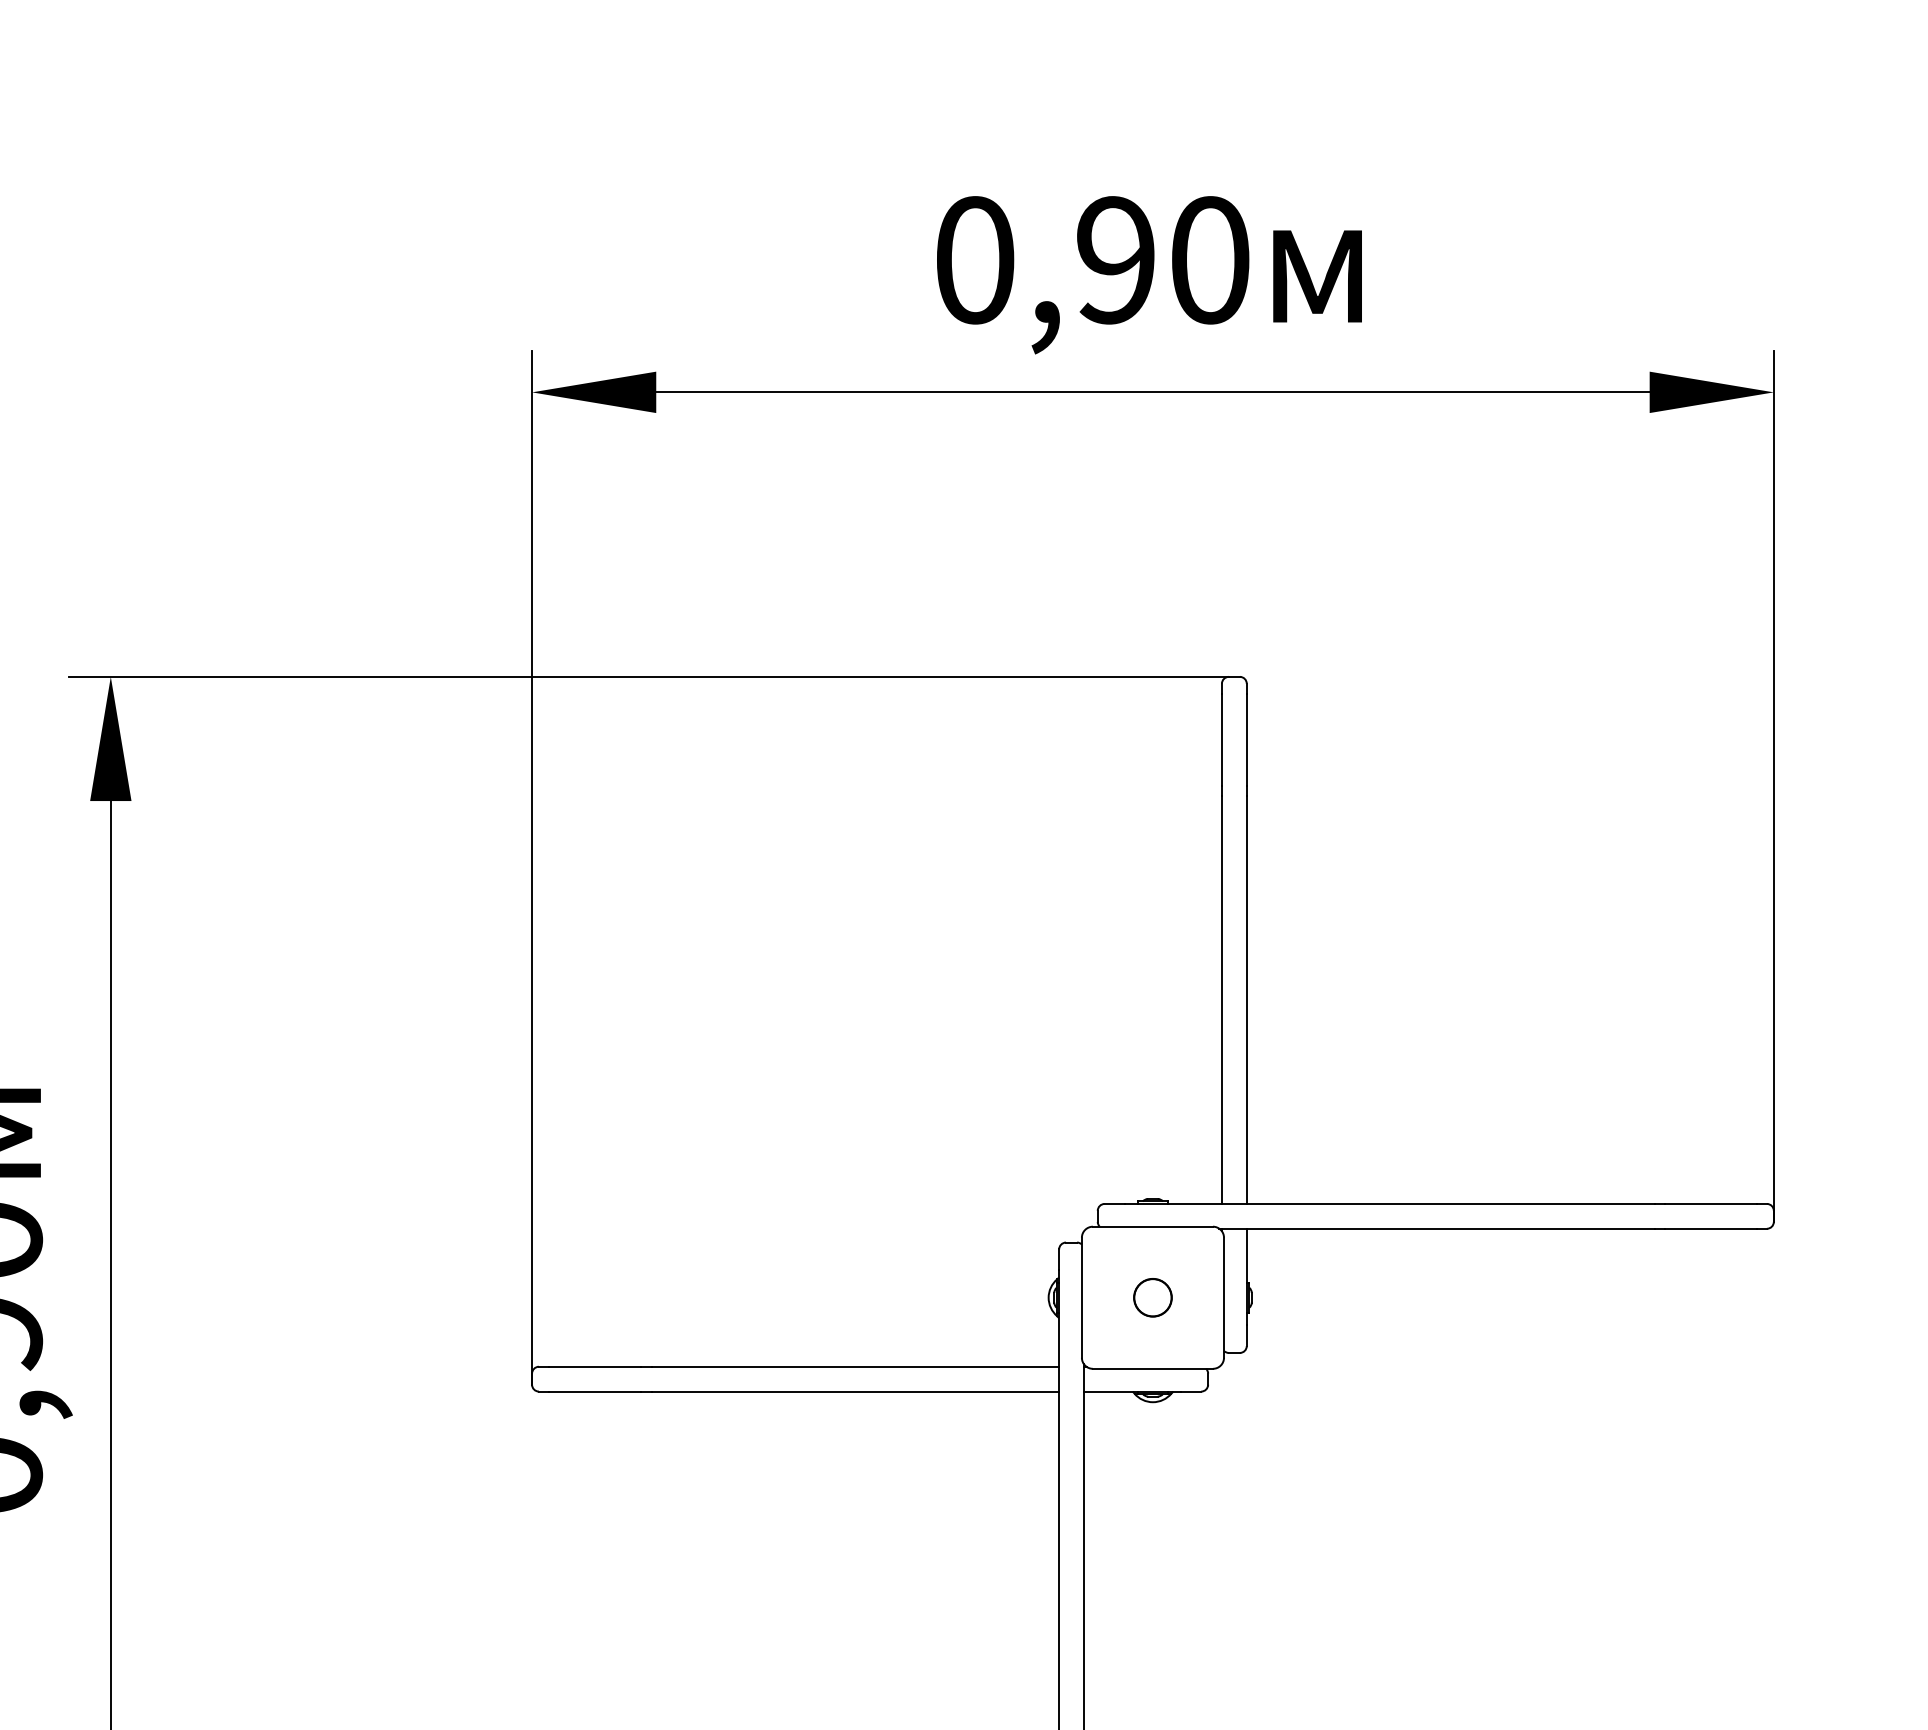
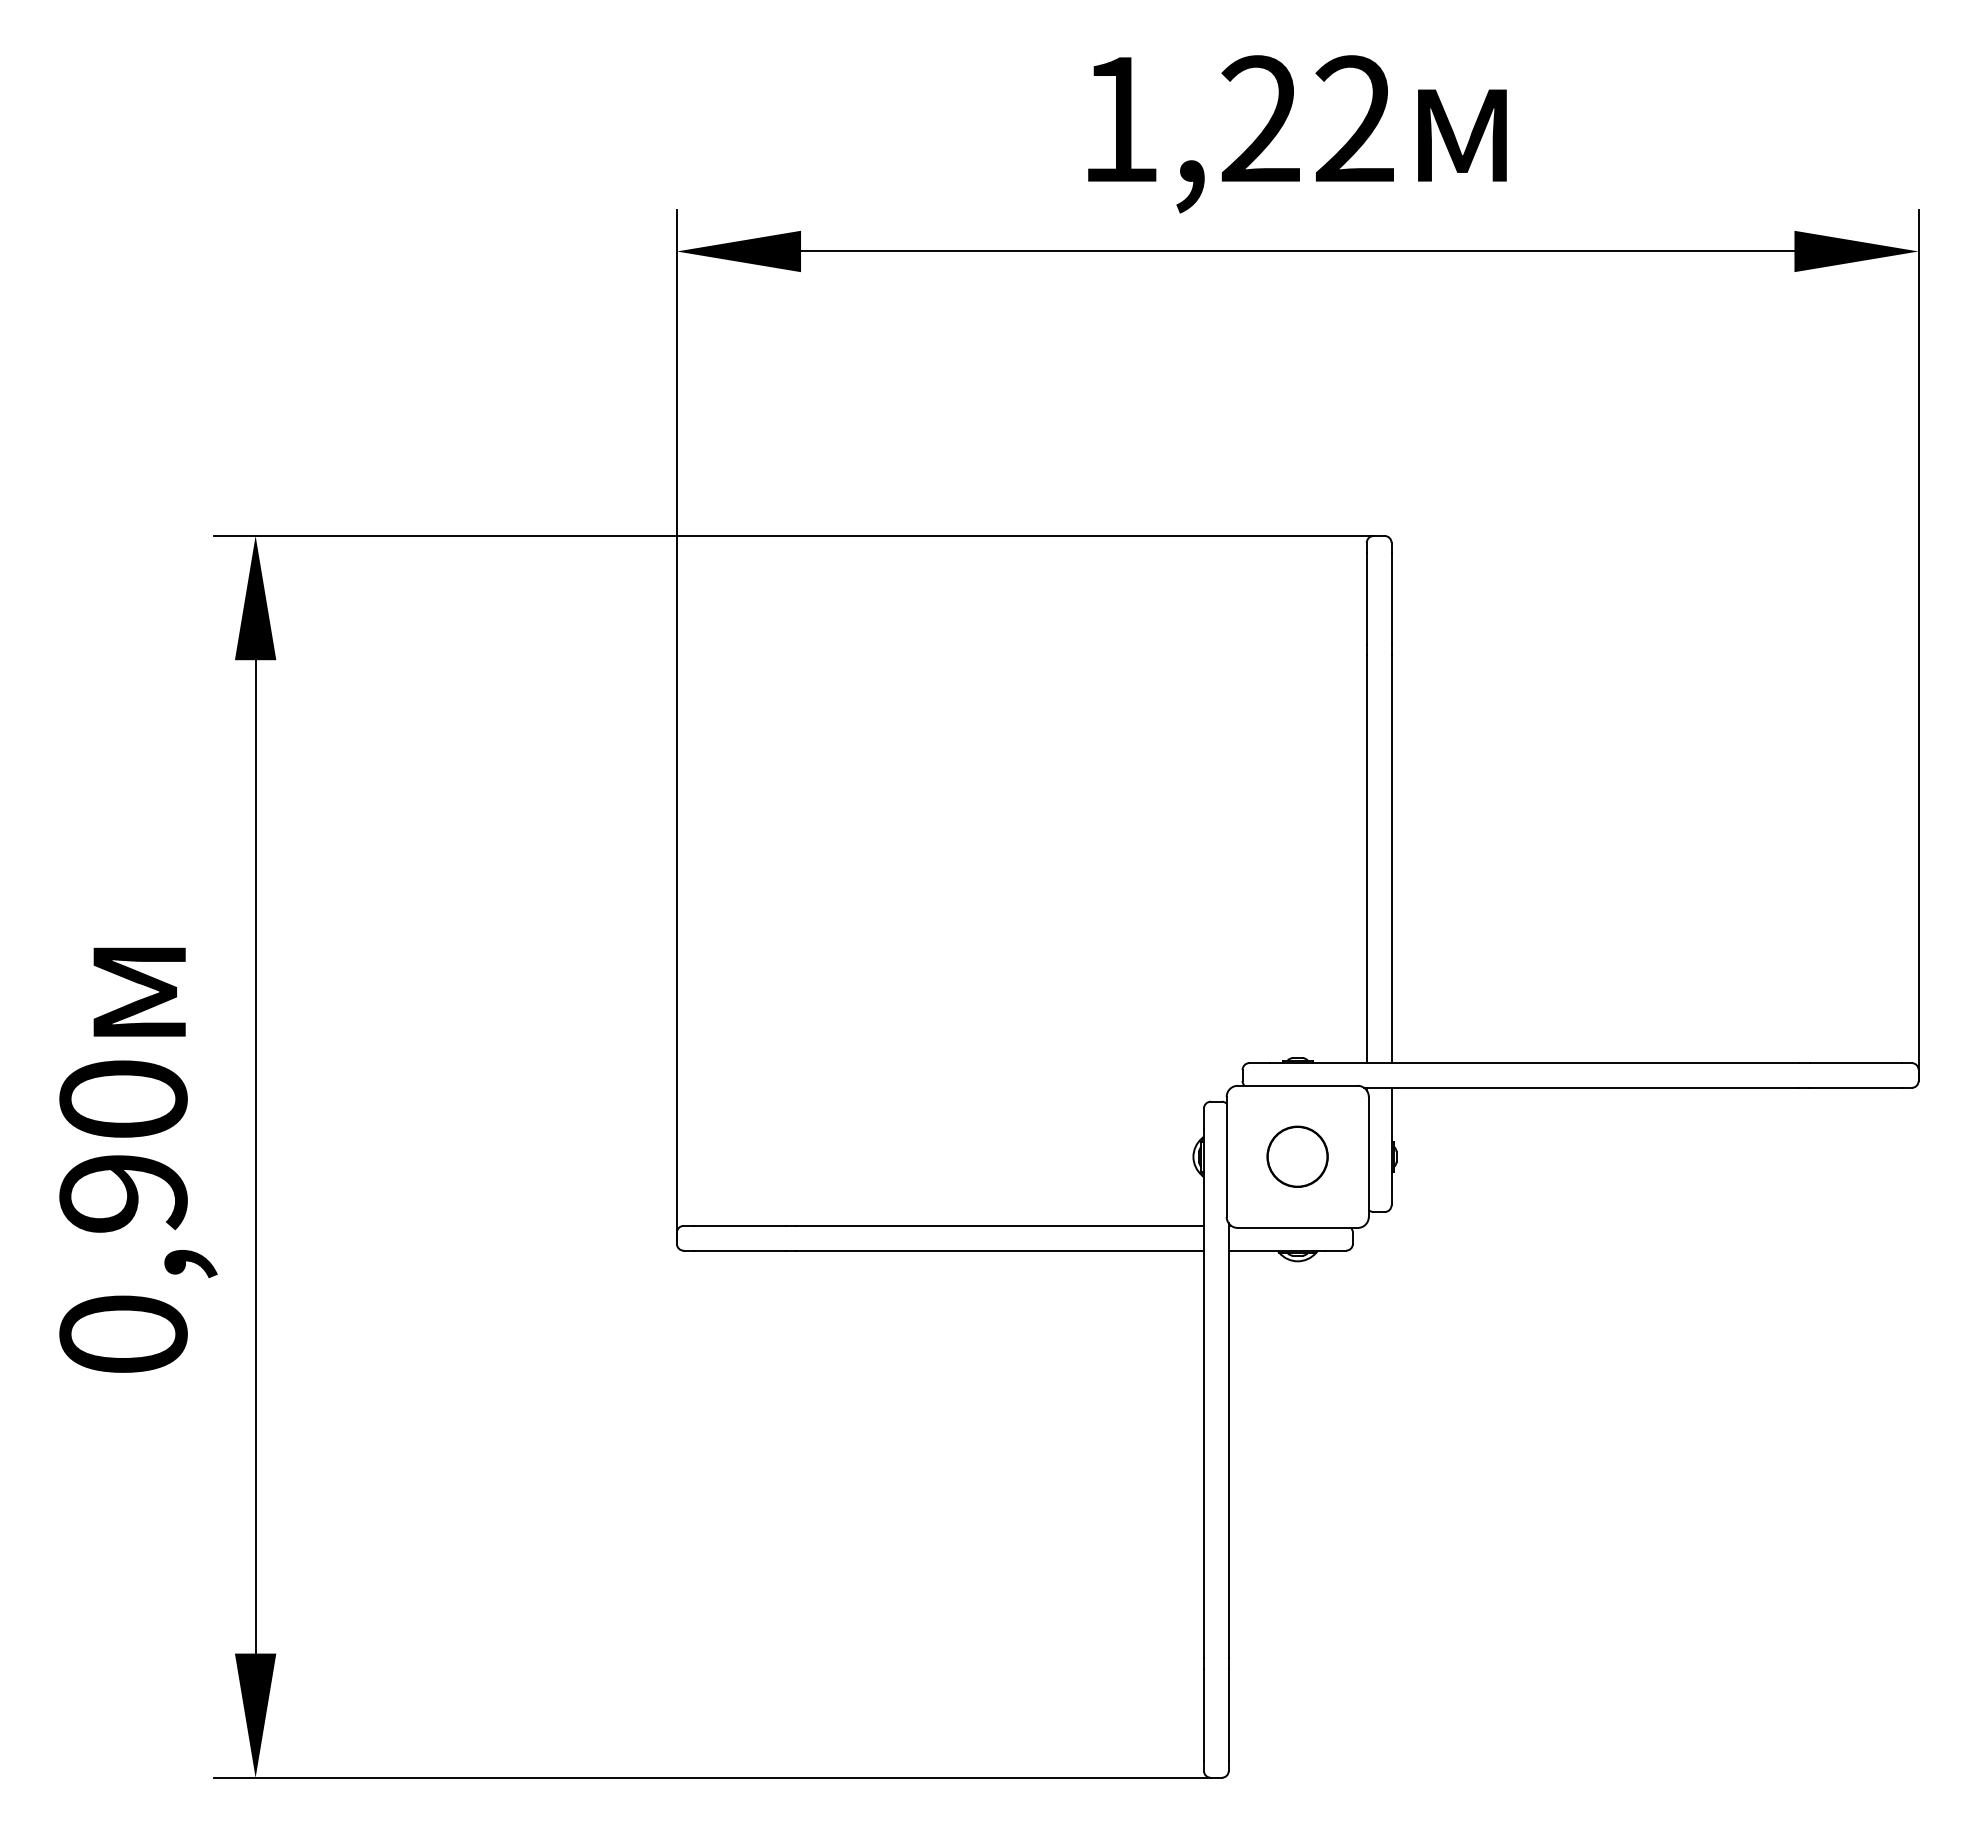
text: (1092, 260) -> (1237, 119), 0,90 -> 1,22
circle: (1152, 1297) -> (1297, 1156), size x1.6

